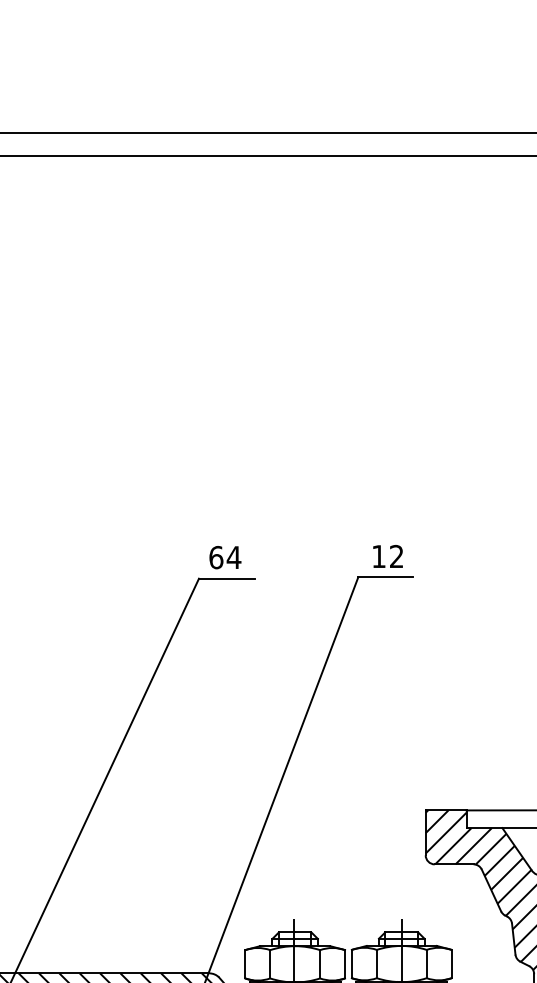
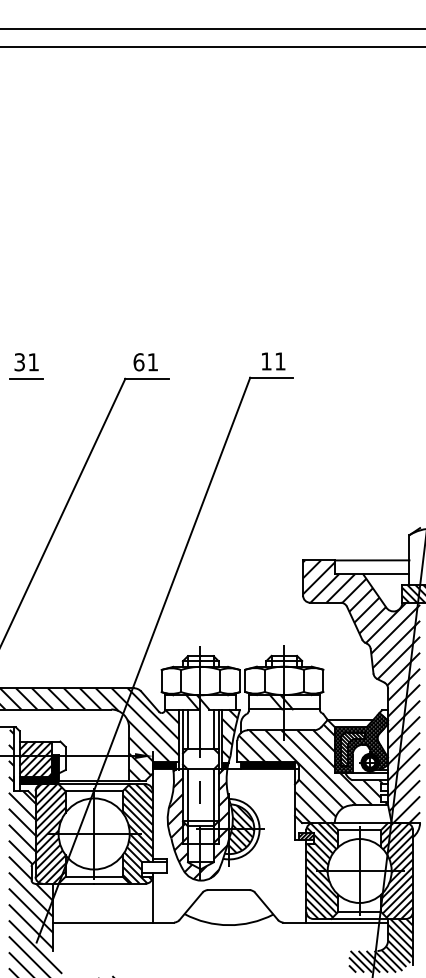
text: (396, 556) -> (280, 361), 12 -> 11
text: (233, 557) -> (152, 362), 64 -> 61
part: (72, 563) -> (26, 366), added

